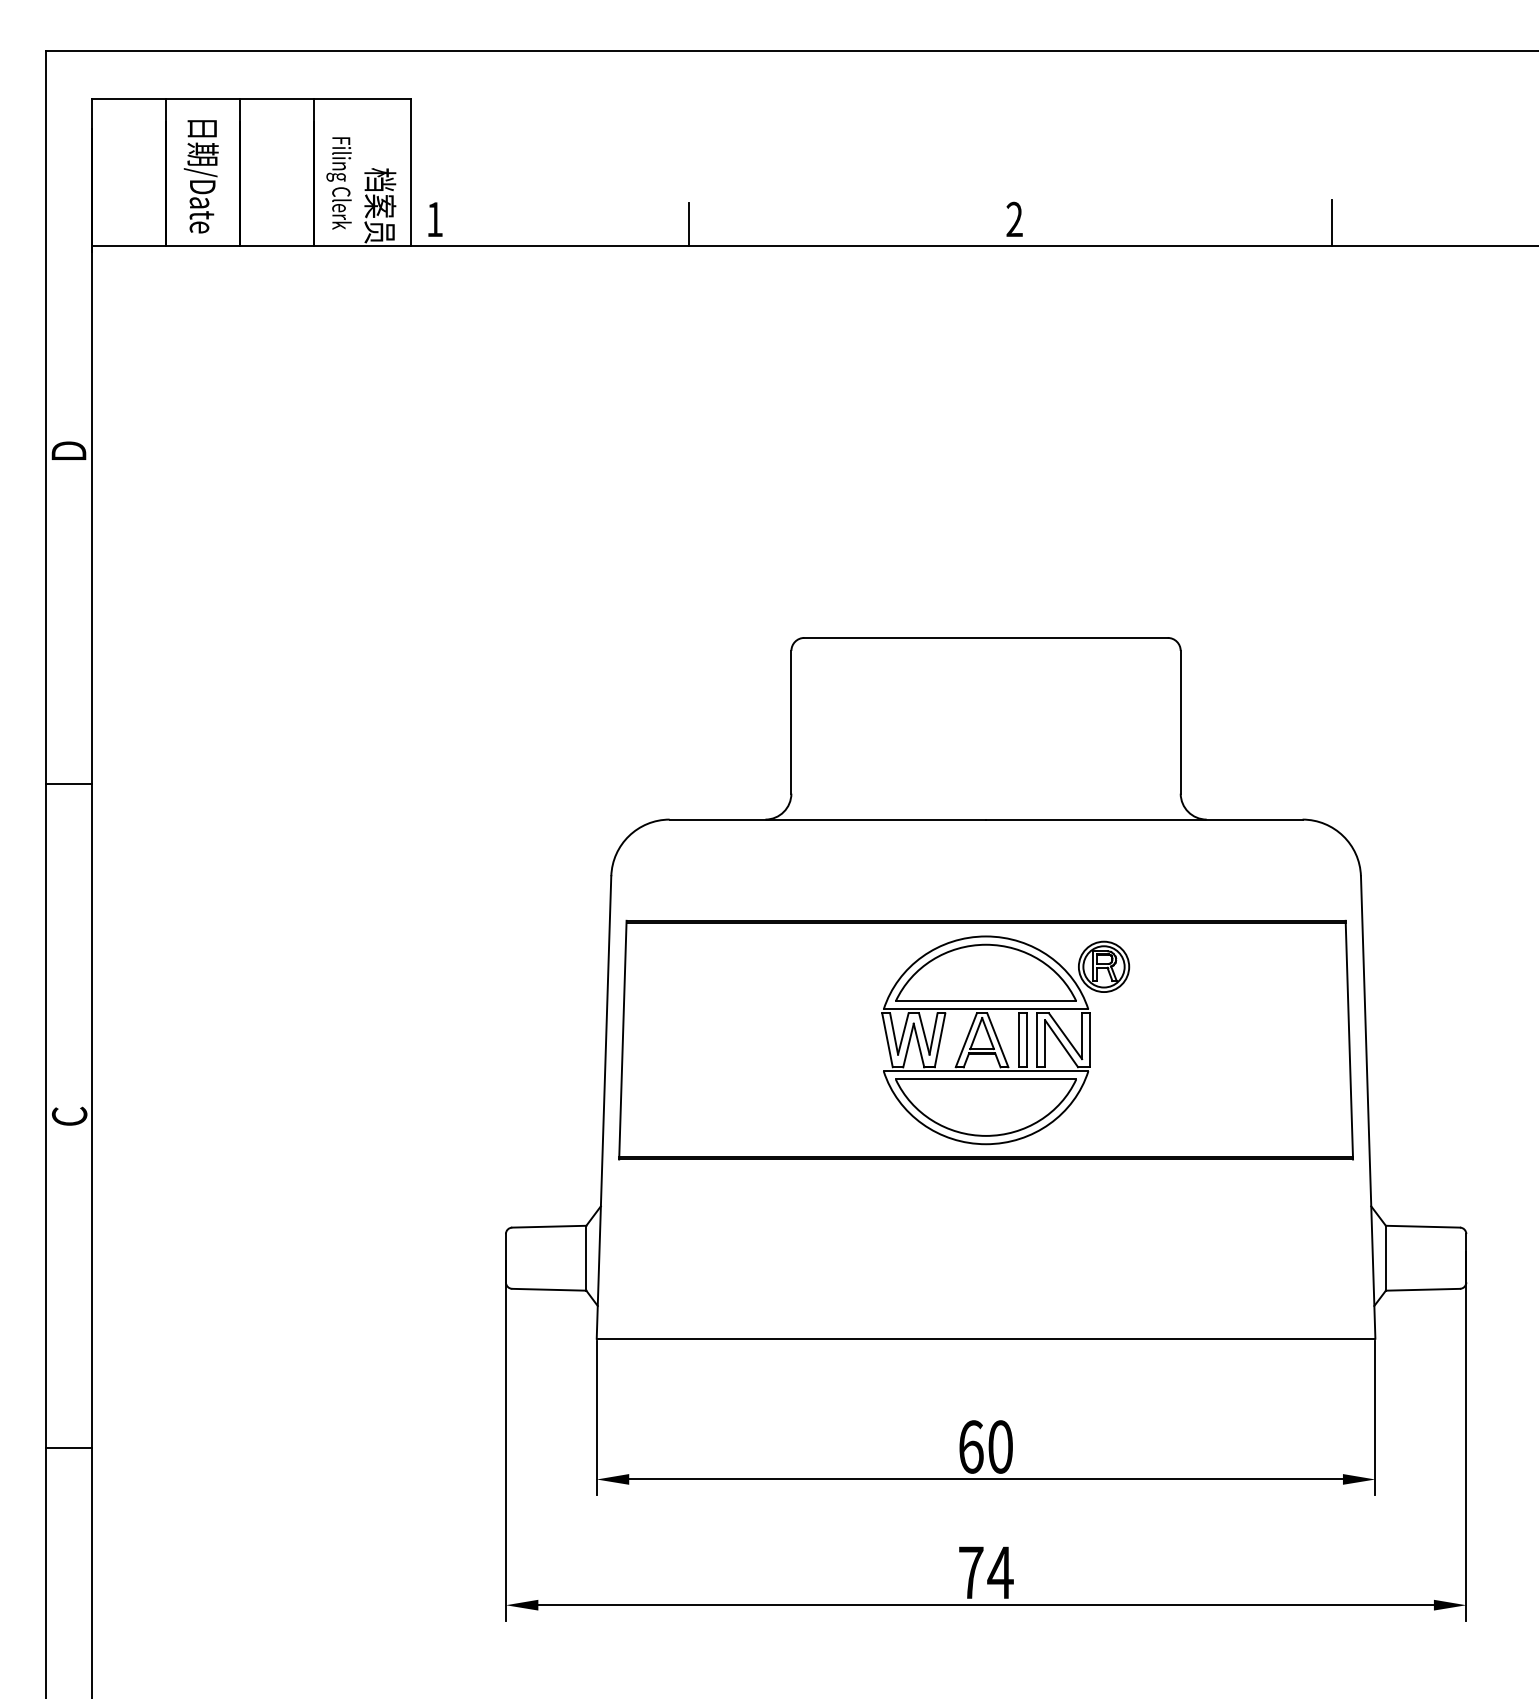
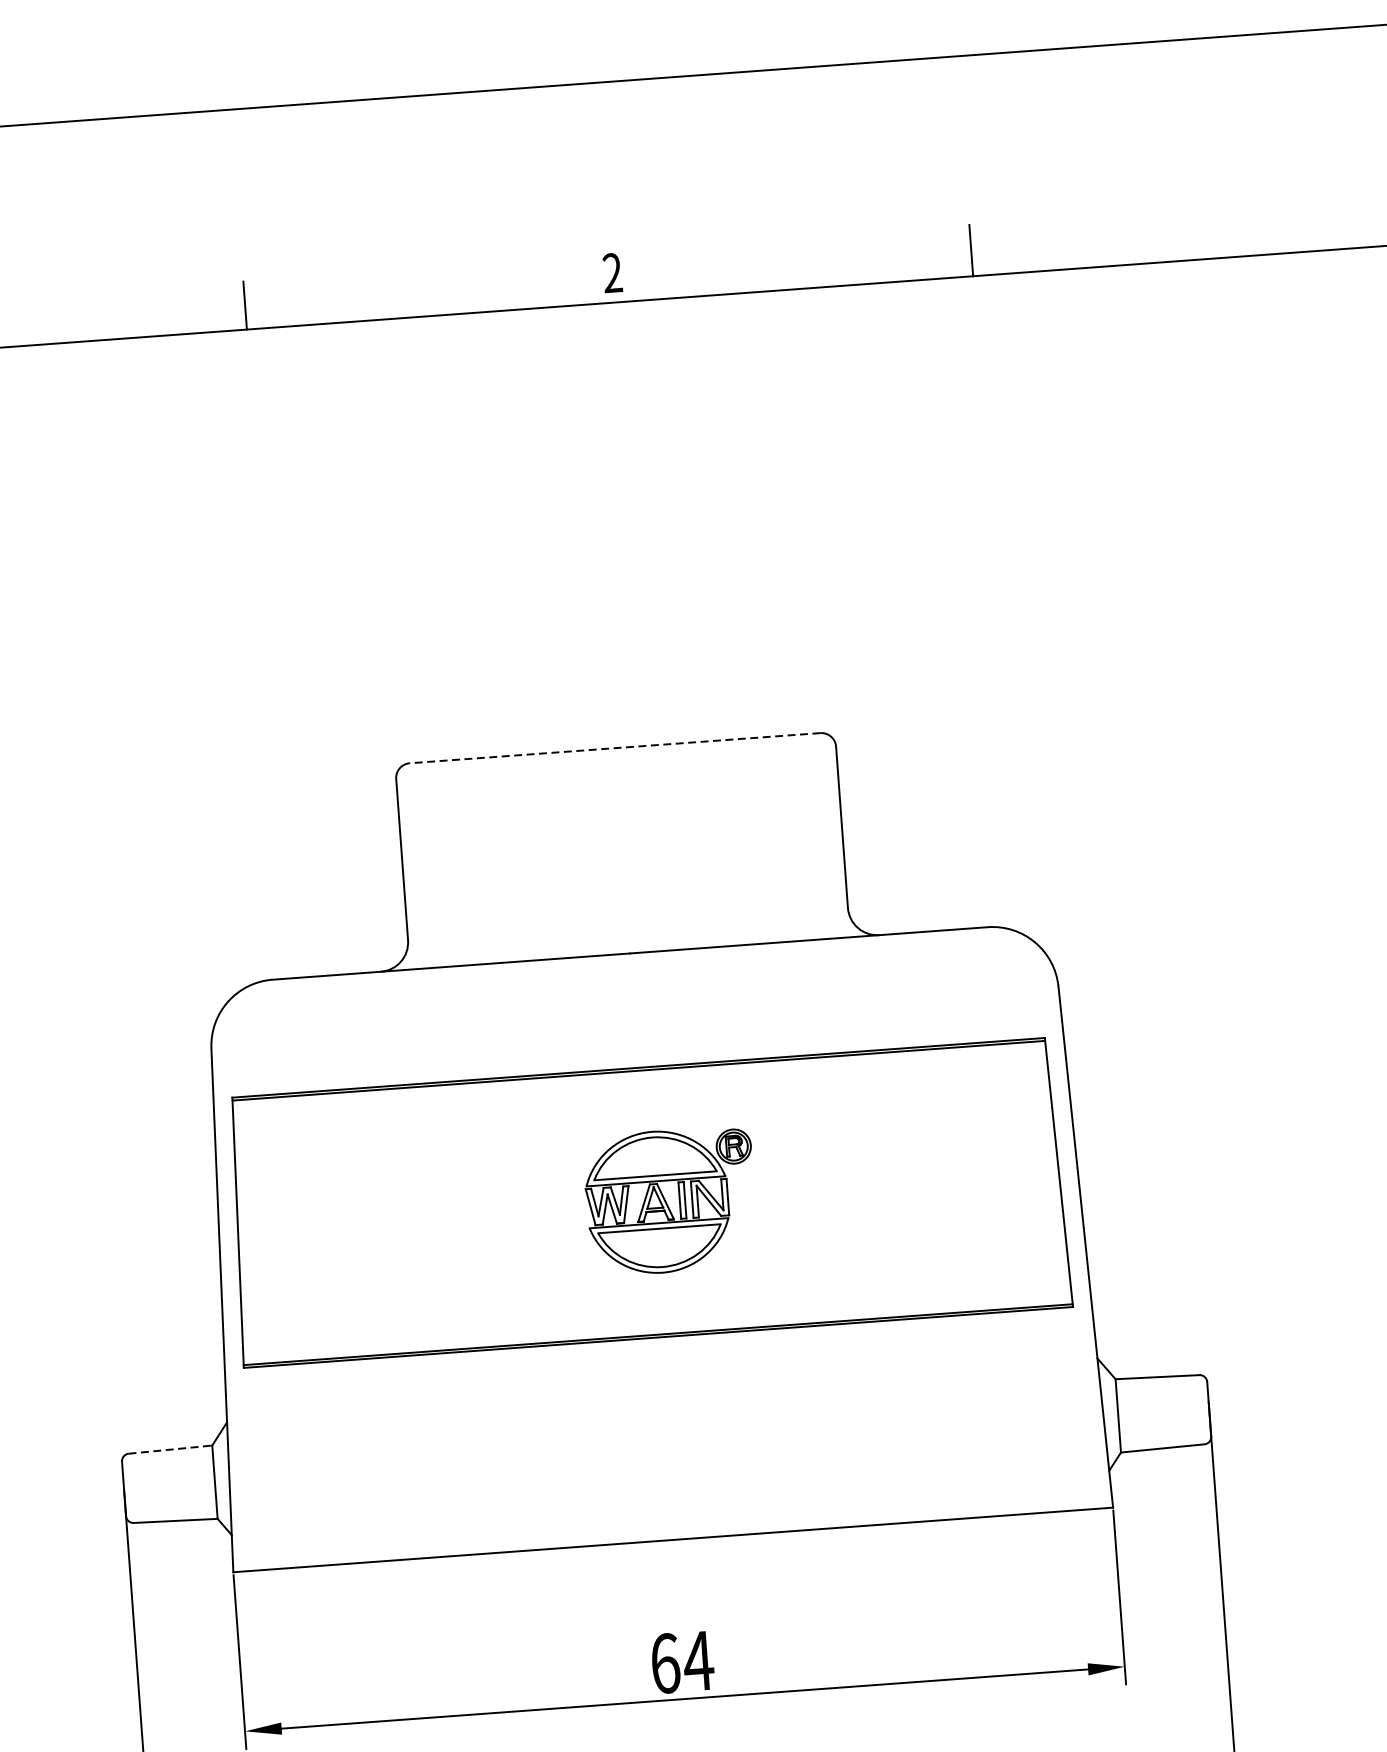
line: (986, 637) -> (615, 747), solid -> dashed
part: (1005, 1040) -> (670, 1201), size x0.6
line: (549, 1226) -> (170, 1449), solid -> dashed
text: (1000, 1446) -> (698, 1660), 60 -> 64

